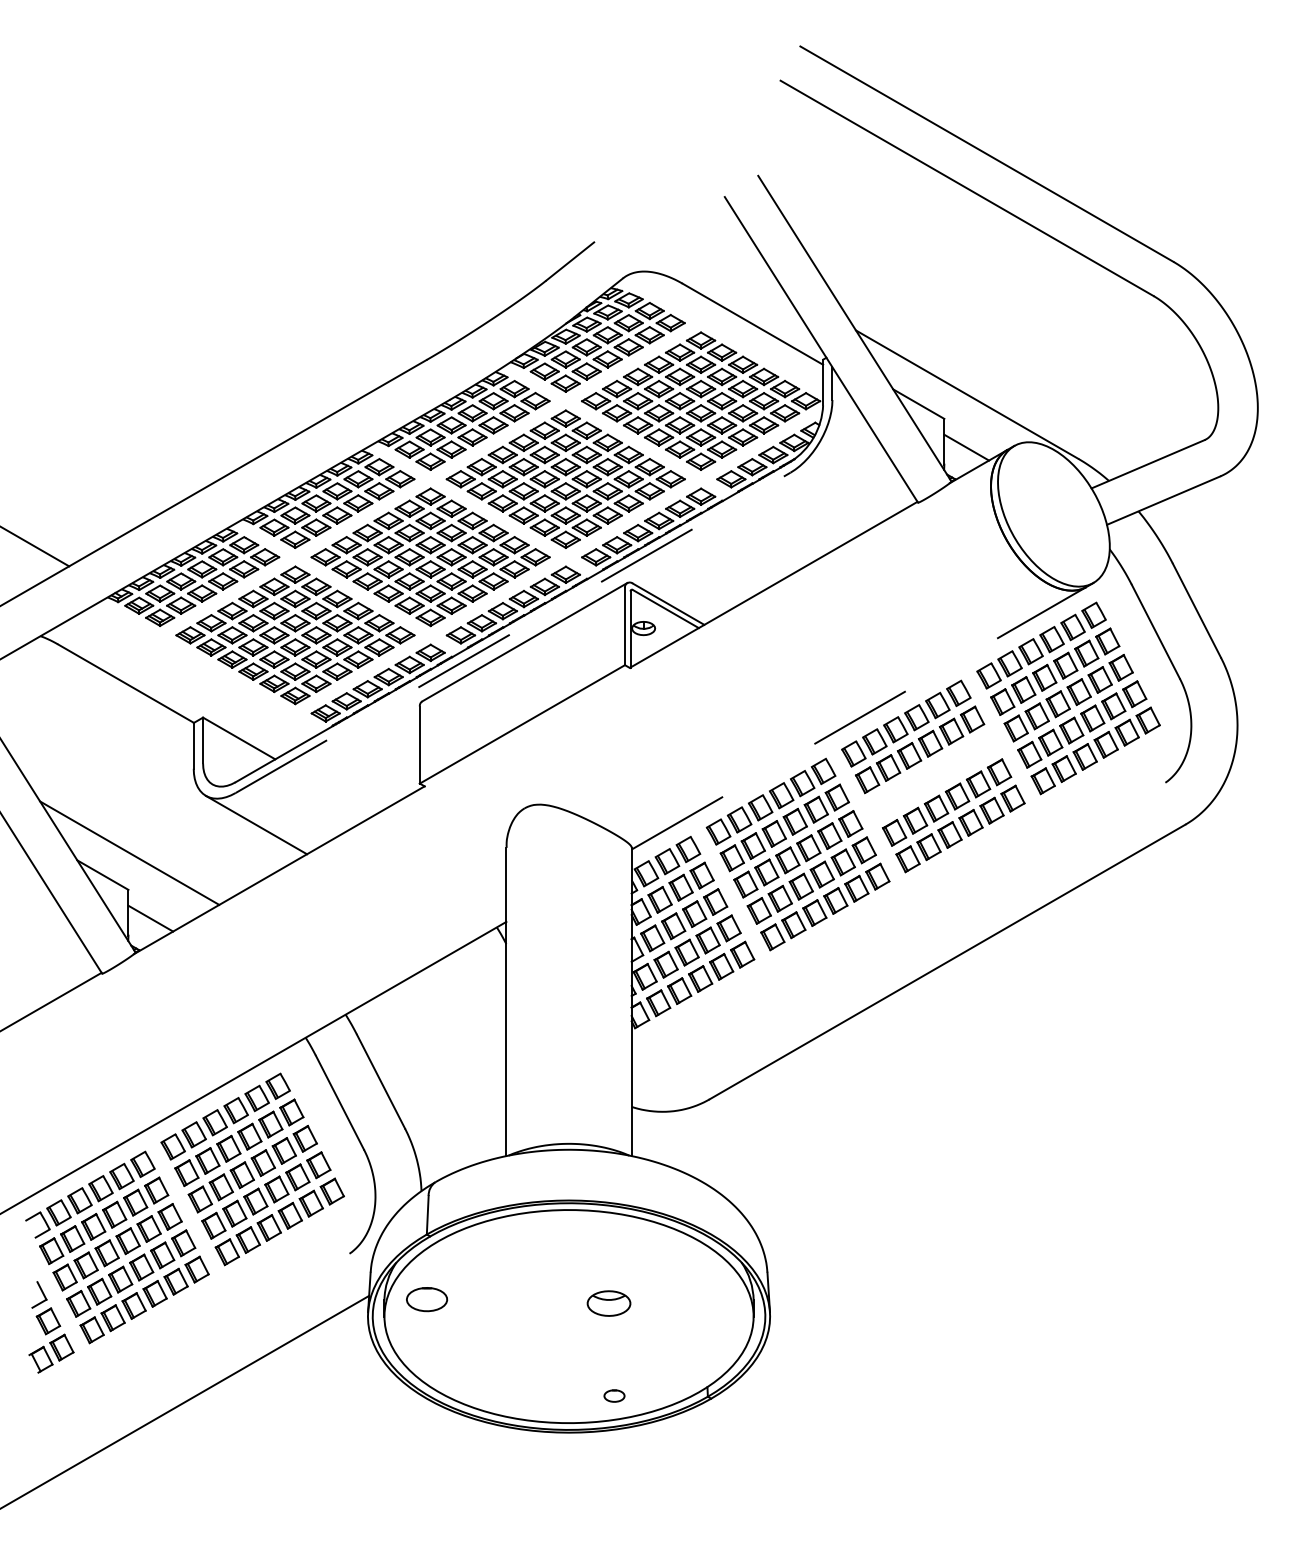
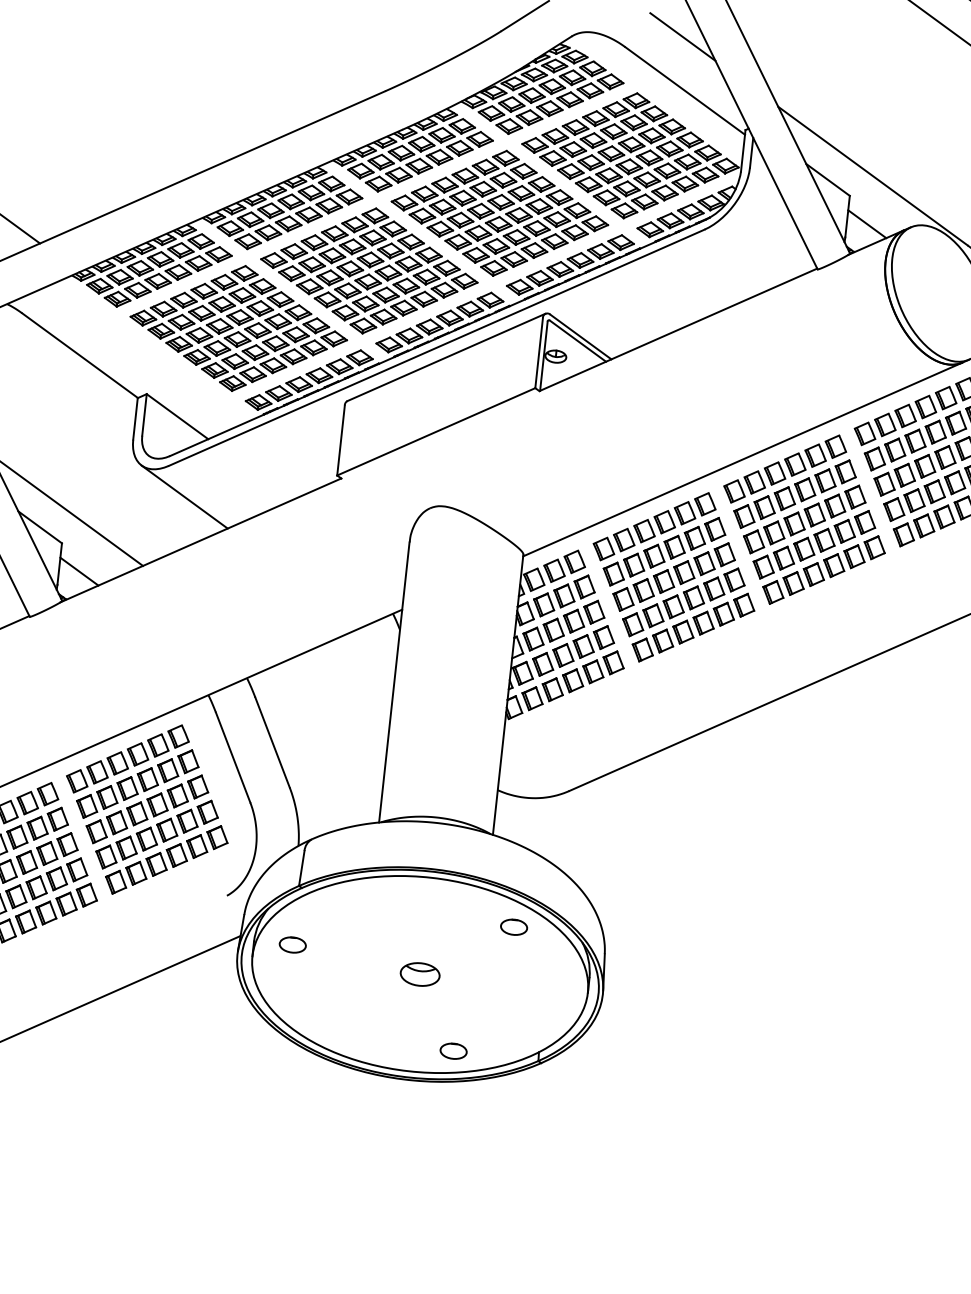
line: (743, 265) -> (682, 36), added
line: (513, 632) -> (437, 347), dashed -> solid
line: (859, 718) -> (743, 459), dashed -> solid
part: (933, 776) -> (804, 519), added
part: (665, 1253) -> (514, 926), added
part: (426, 1299) -> (292, 944), size x0.71
part: (608, 1303) -> (419, 974), moved
part: (614, 1395) -> (453, 1050), size x1.43

